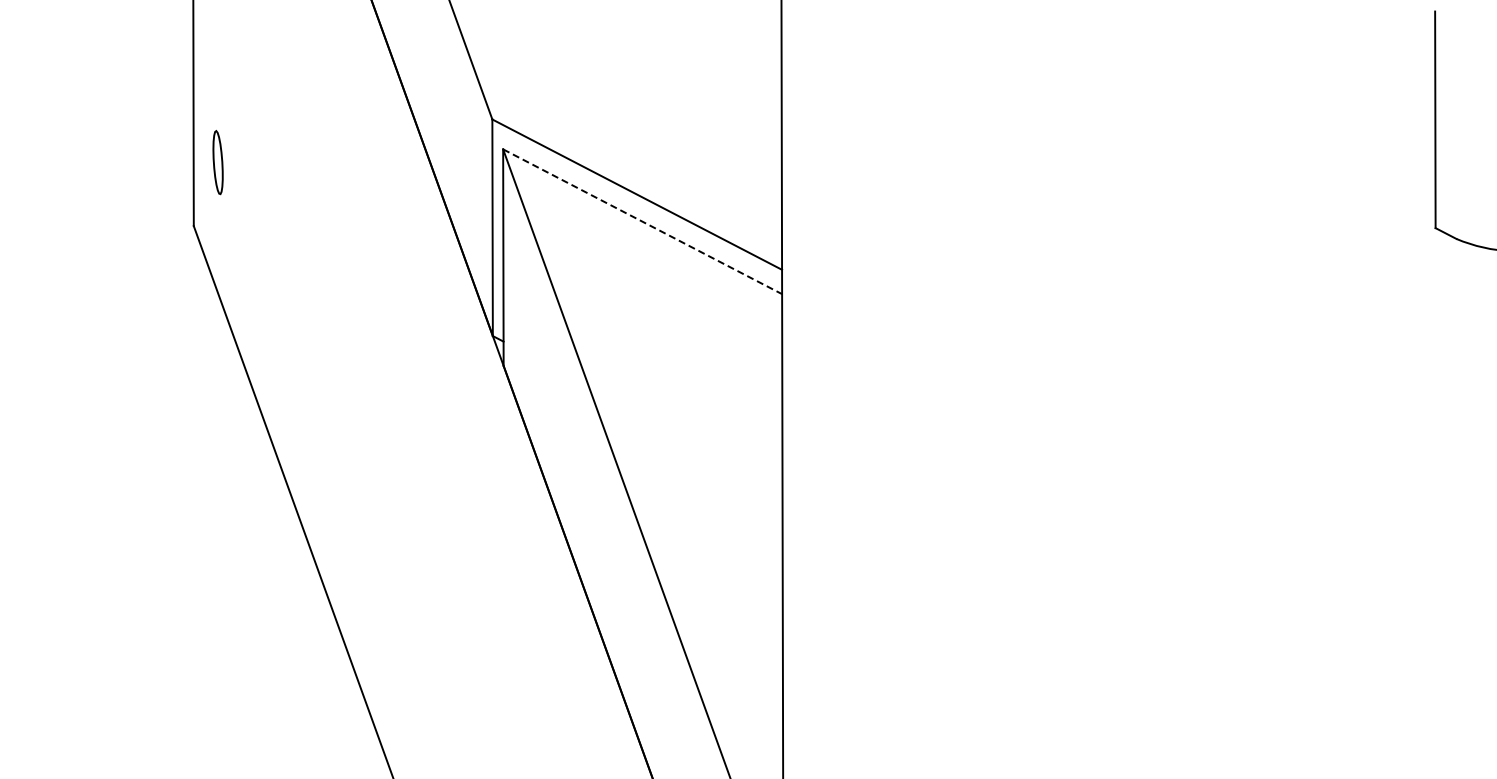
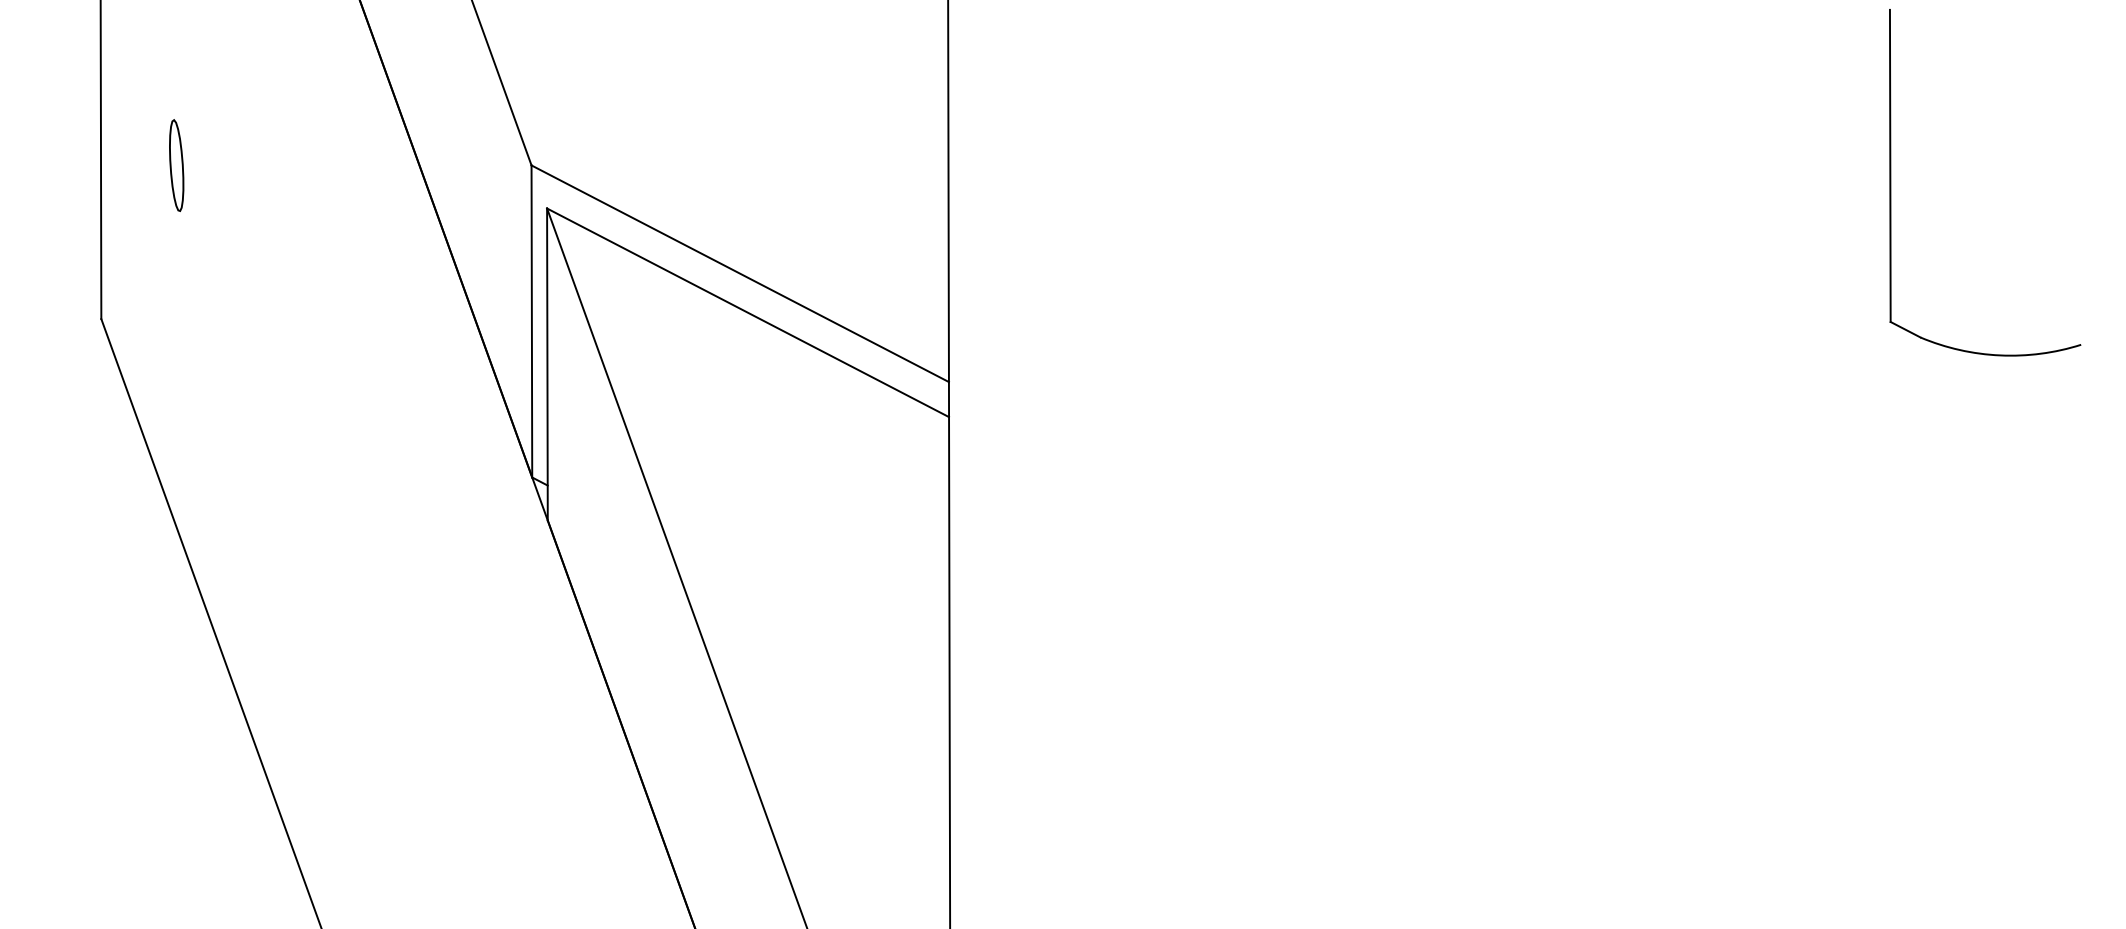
part: (217, 162) -> (175, 165), moved
line: (643, 221) -> (749, 312), dashed -> solid

